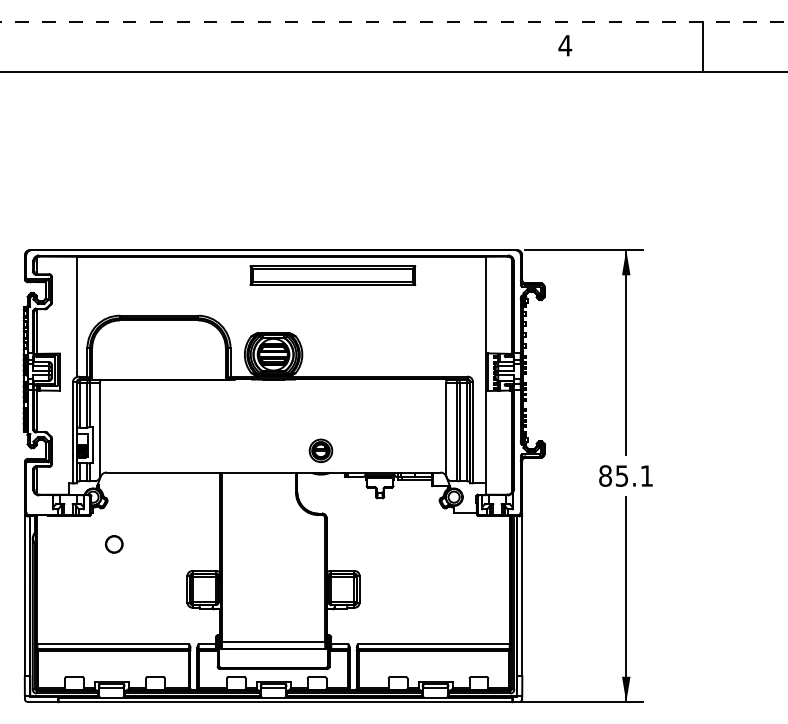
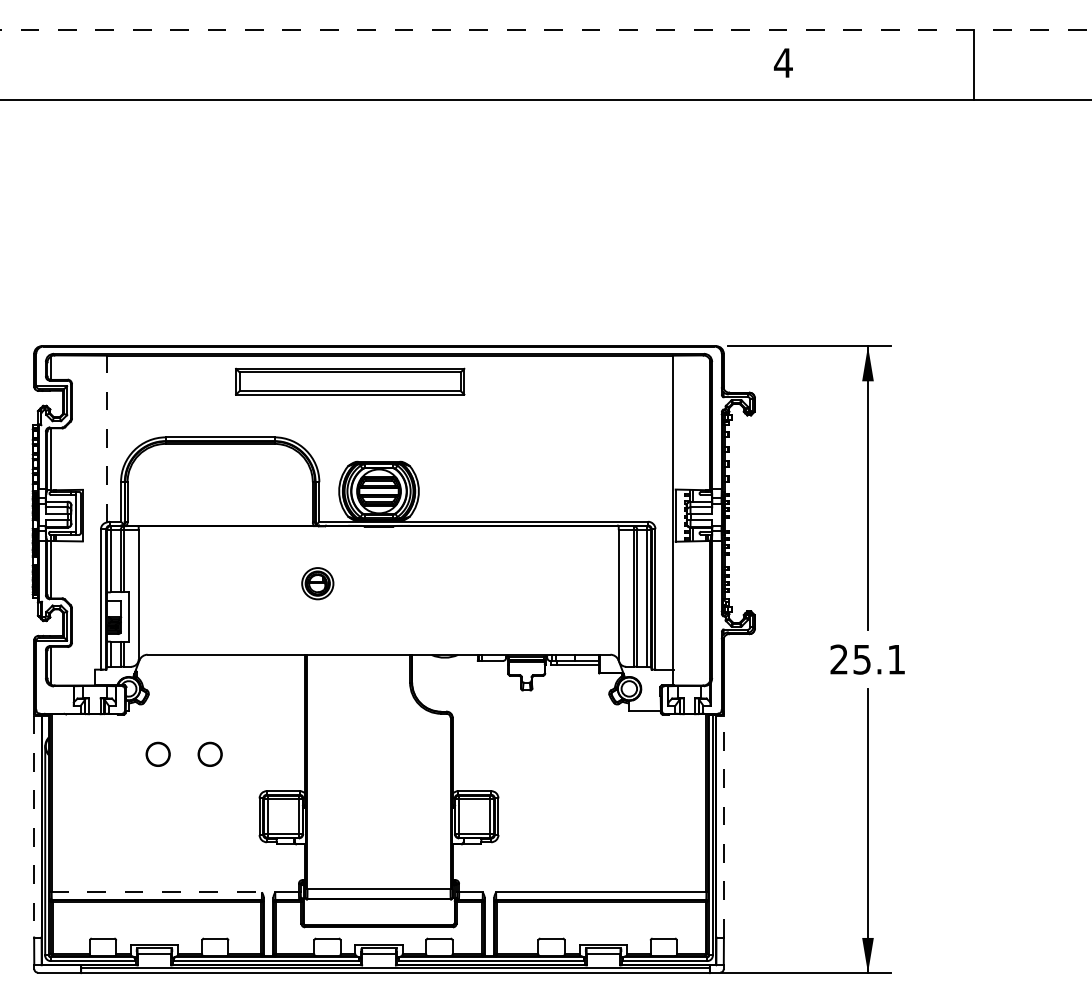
part: (333, 275) -> (350, 381), moved
line: (76, 316) -> (106, 438), solid -> dashed
part: (320, 450) -> (317, 583), moved
text: (605, 475) -> (839, 659), 85.1 -> 25.1
circle: (151, 543) -> (209, 753), added
line: (25, 596) -> (34, 826), solid -> dashed
line: (522, 596) -> (723, 826), solid -> dashed
line: (113, 644) -> (156, 892), solid -> dashed

